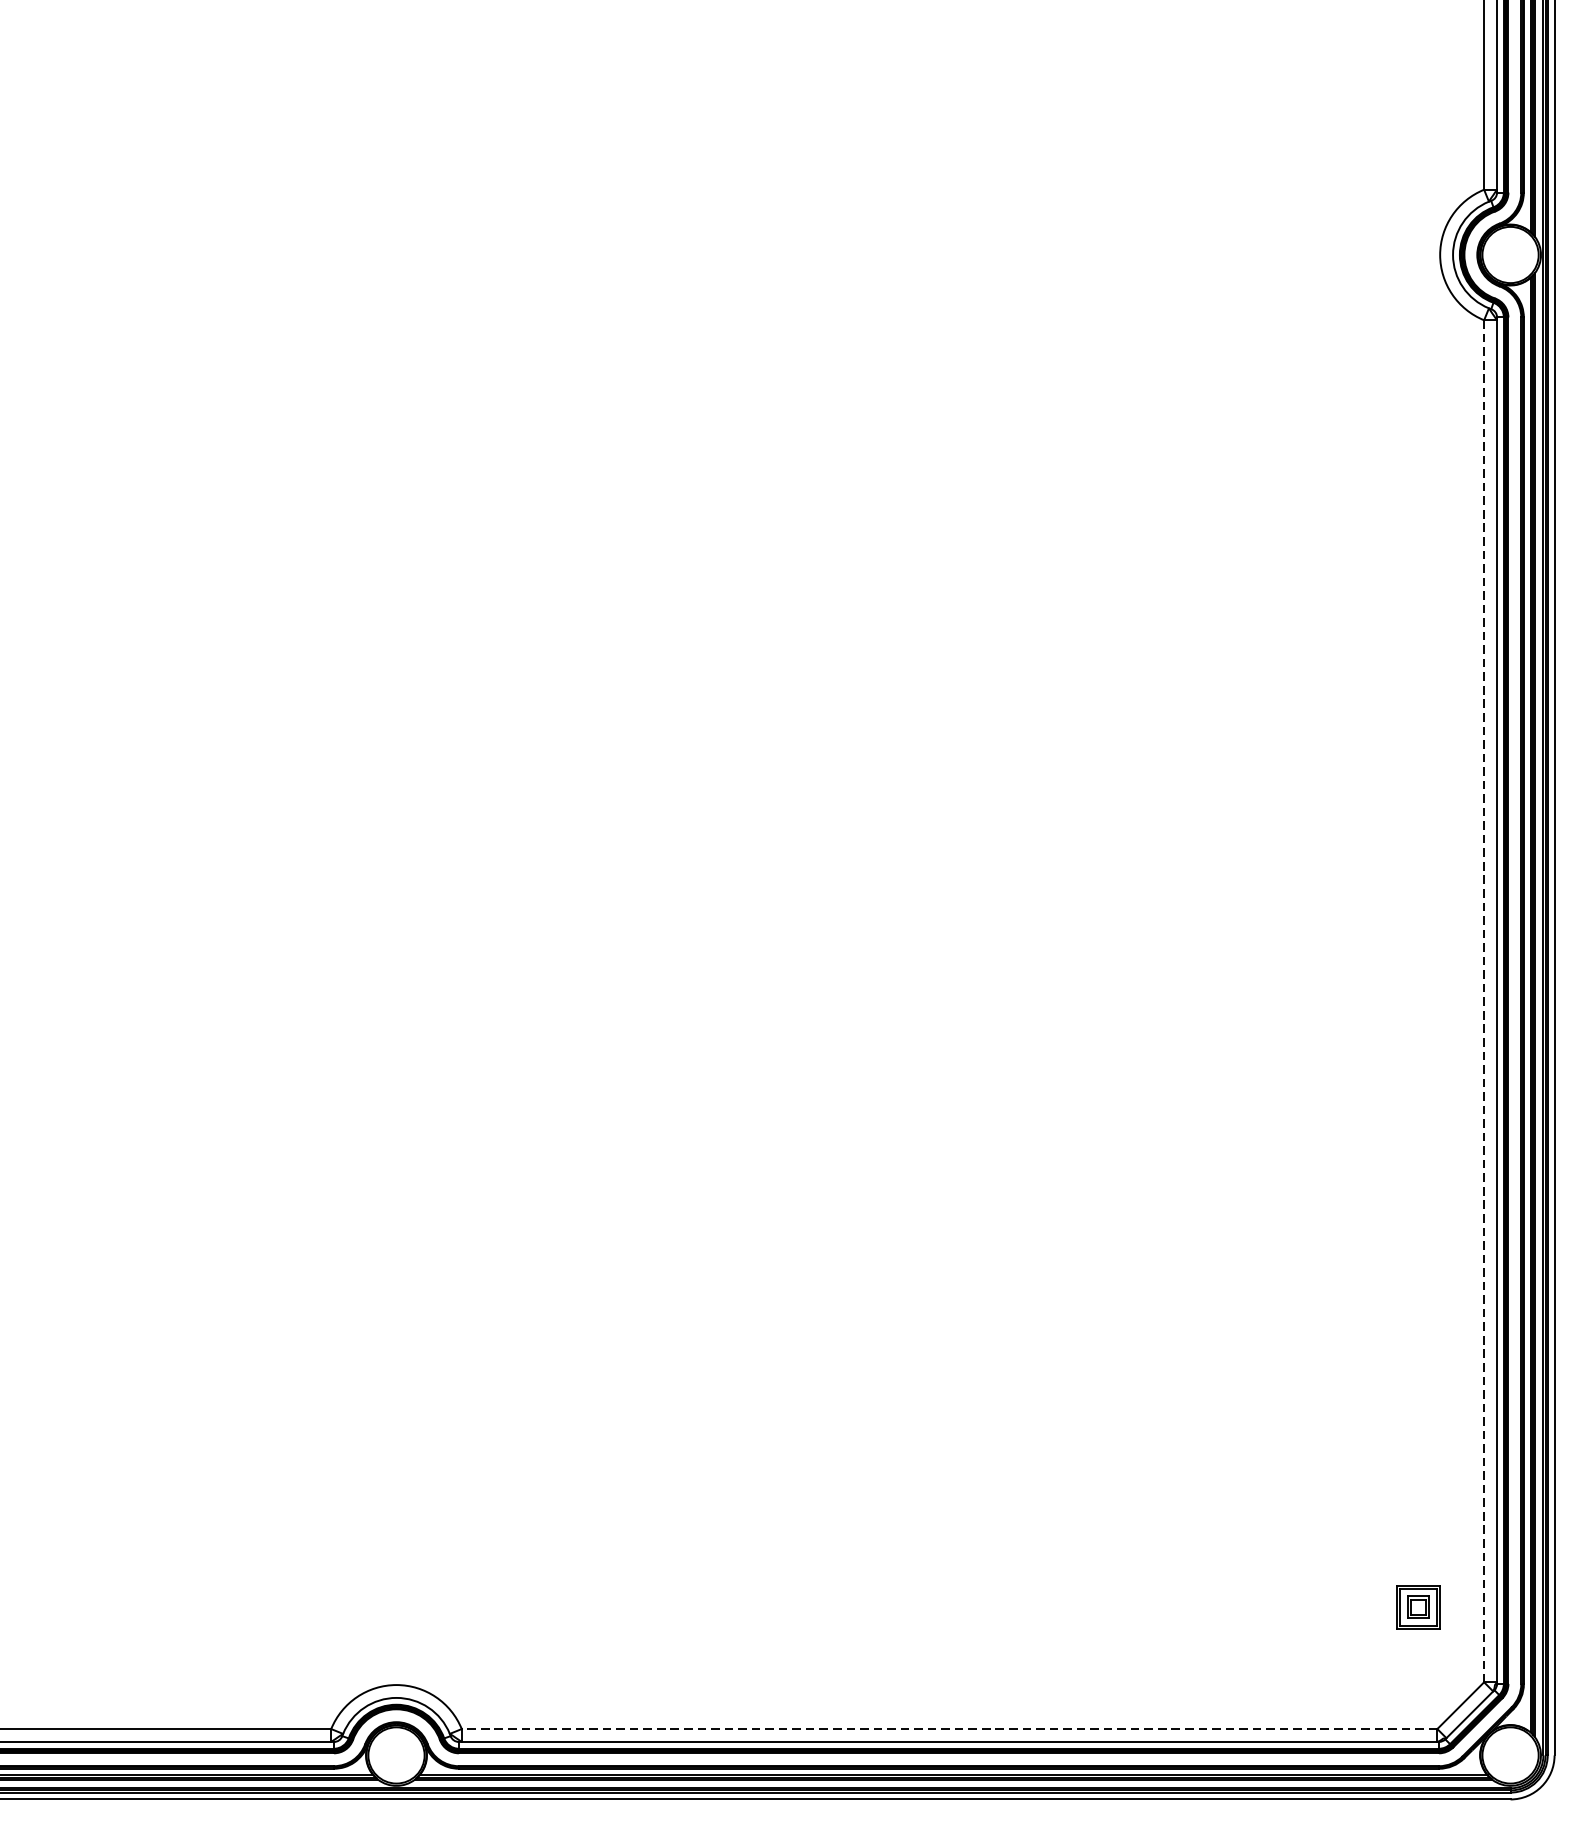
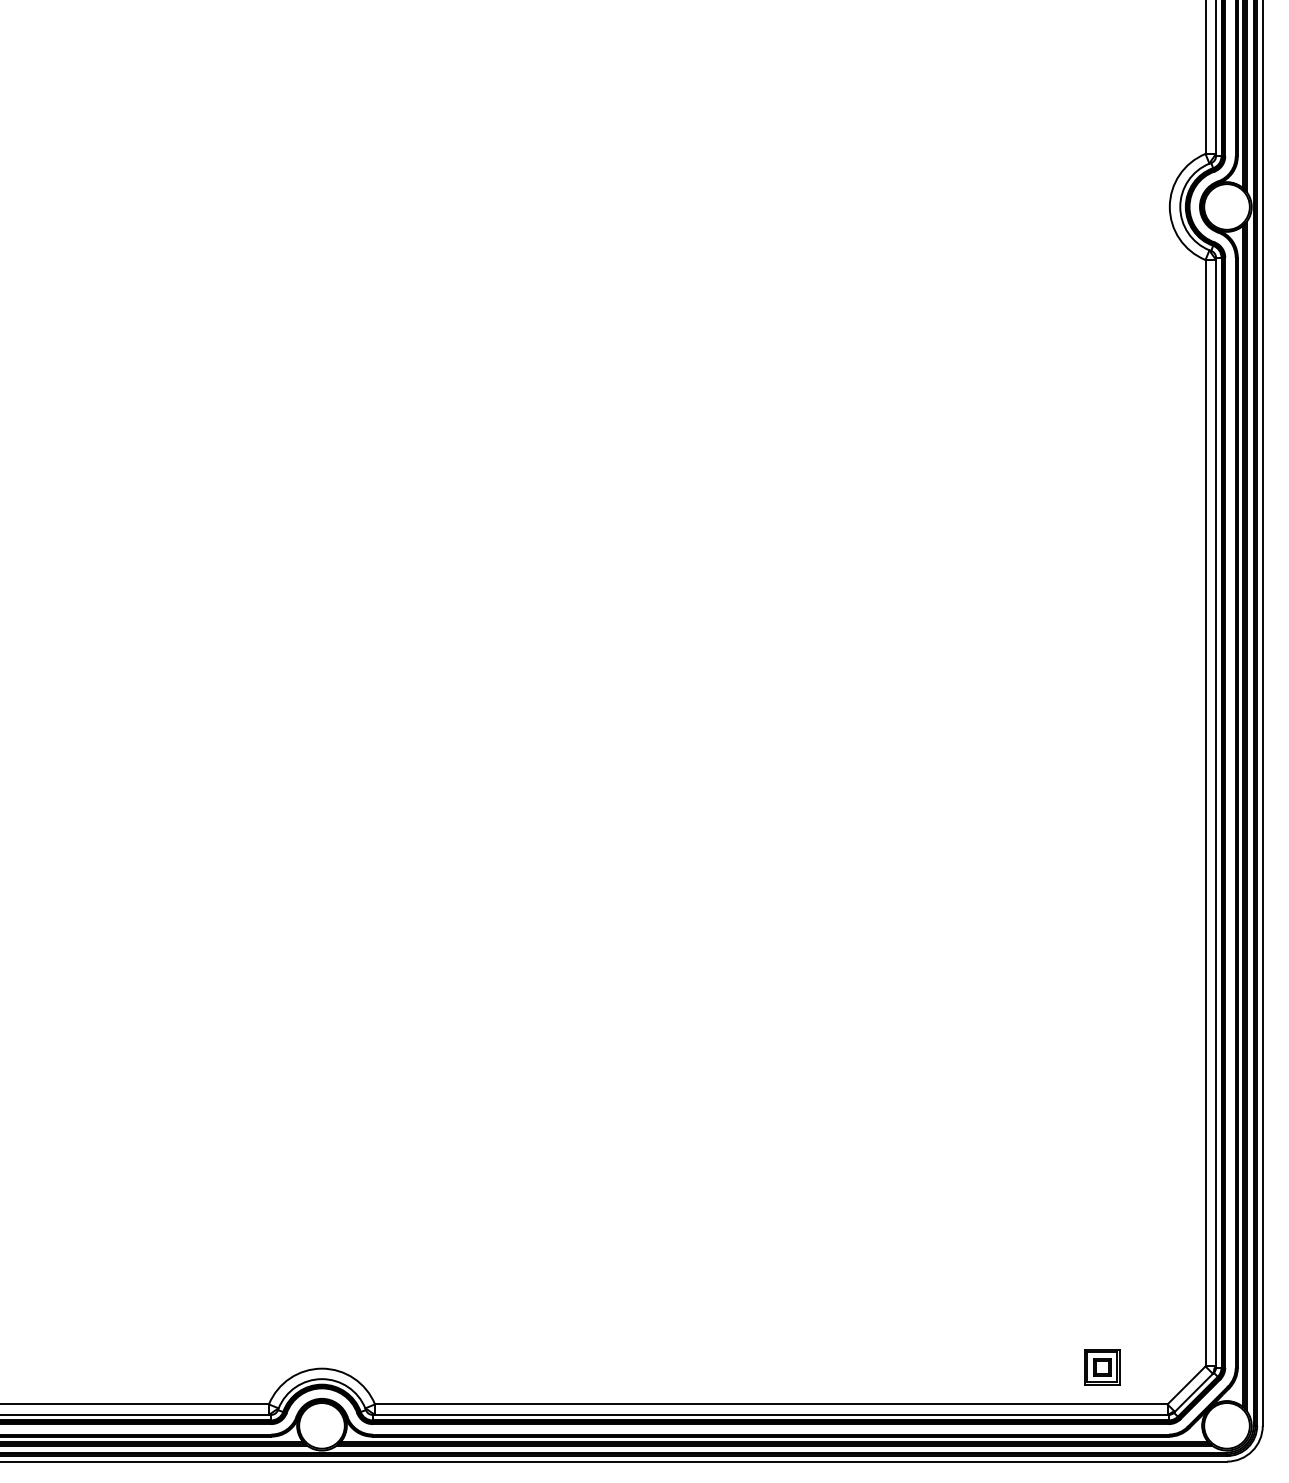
line: (1484, 1001) -> (1205, 813), dashed -> solid
part: (1418, 1607) -> (1102, 1367), moved
line: (948, 1729) -> (770, 1404), dashed -> solid

